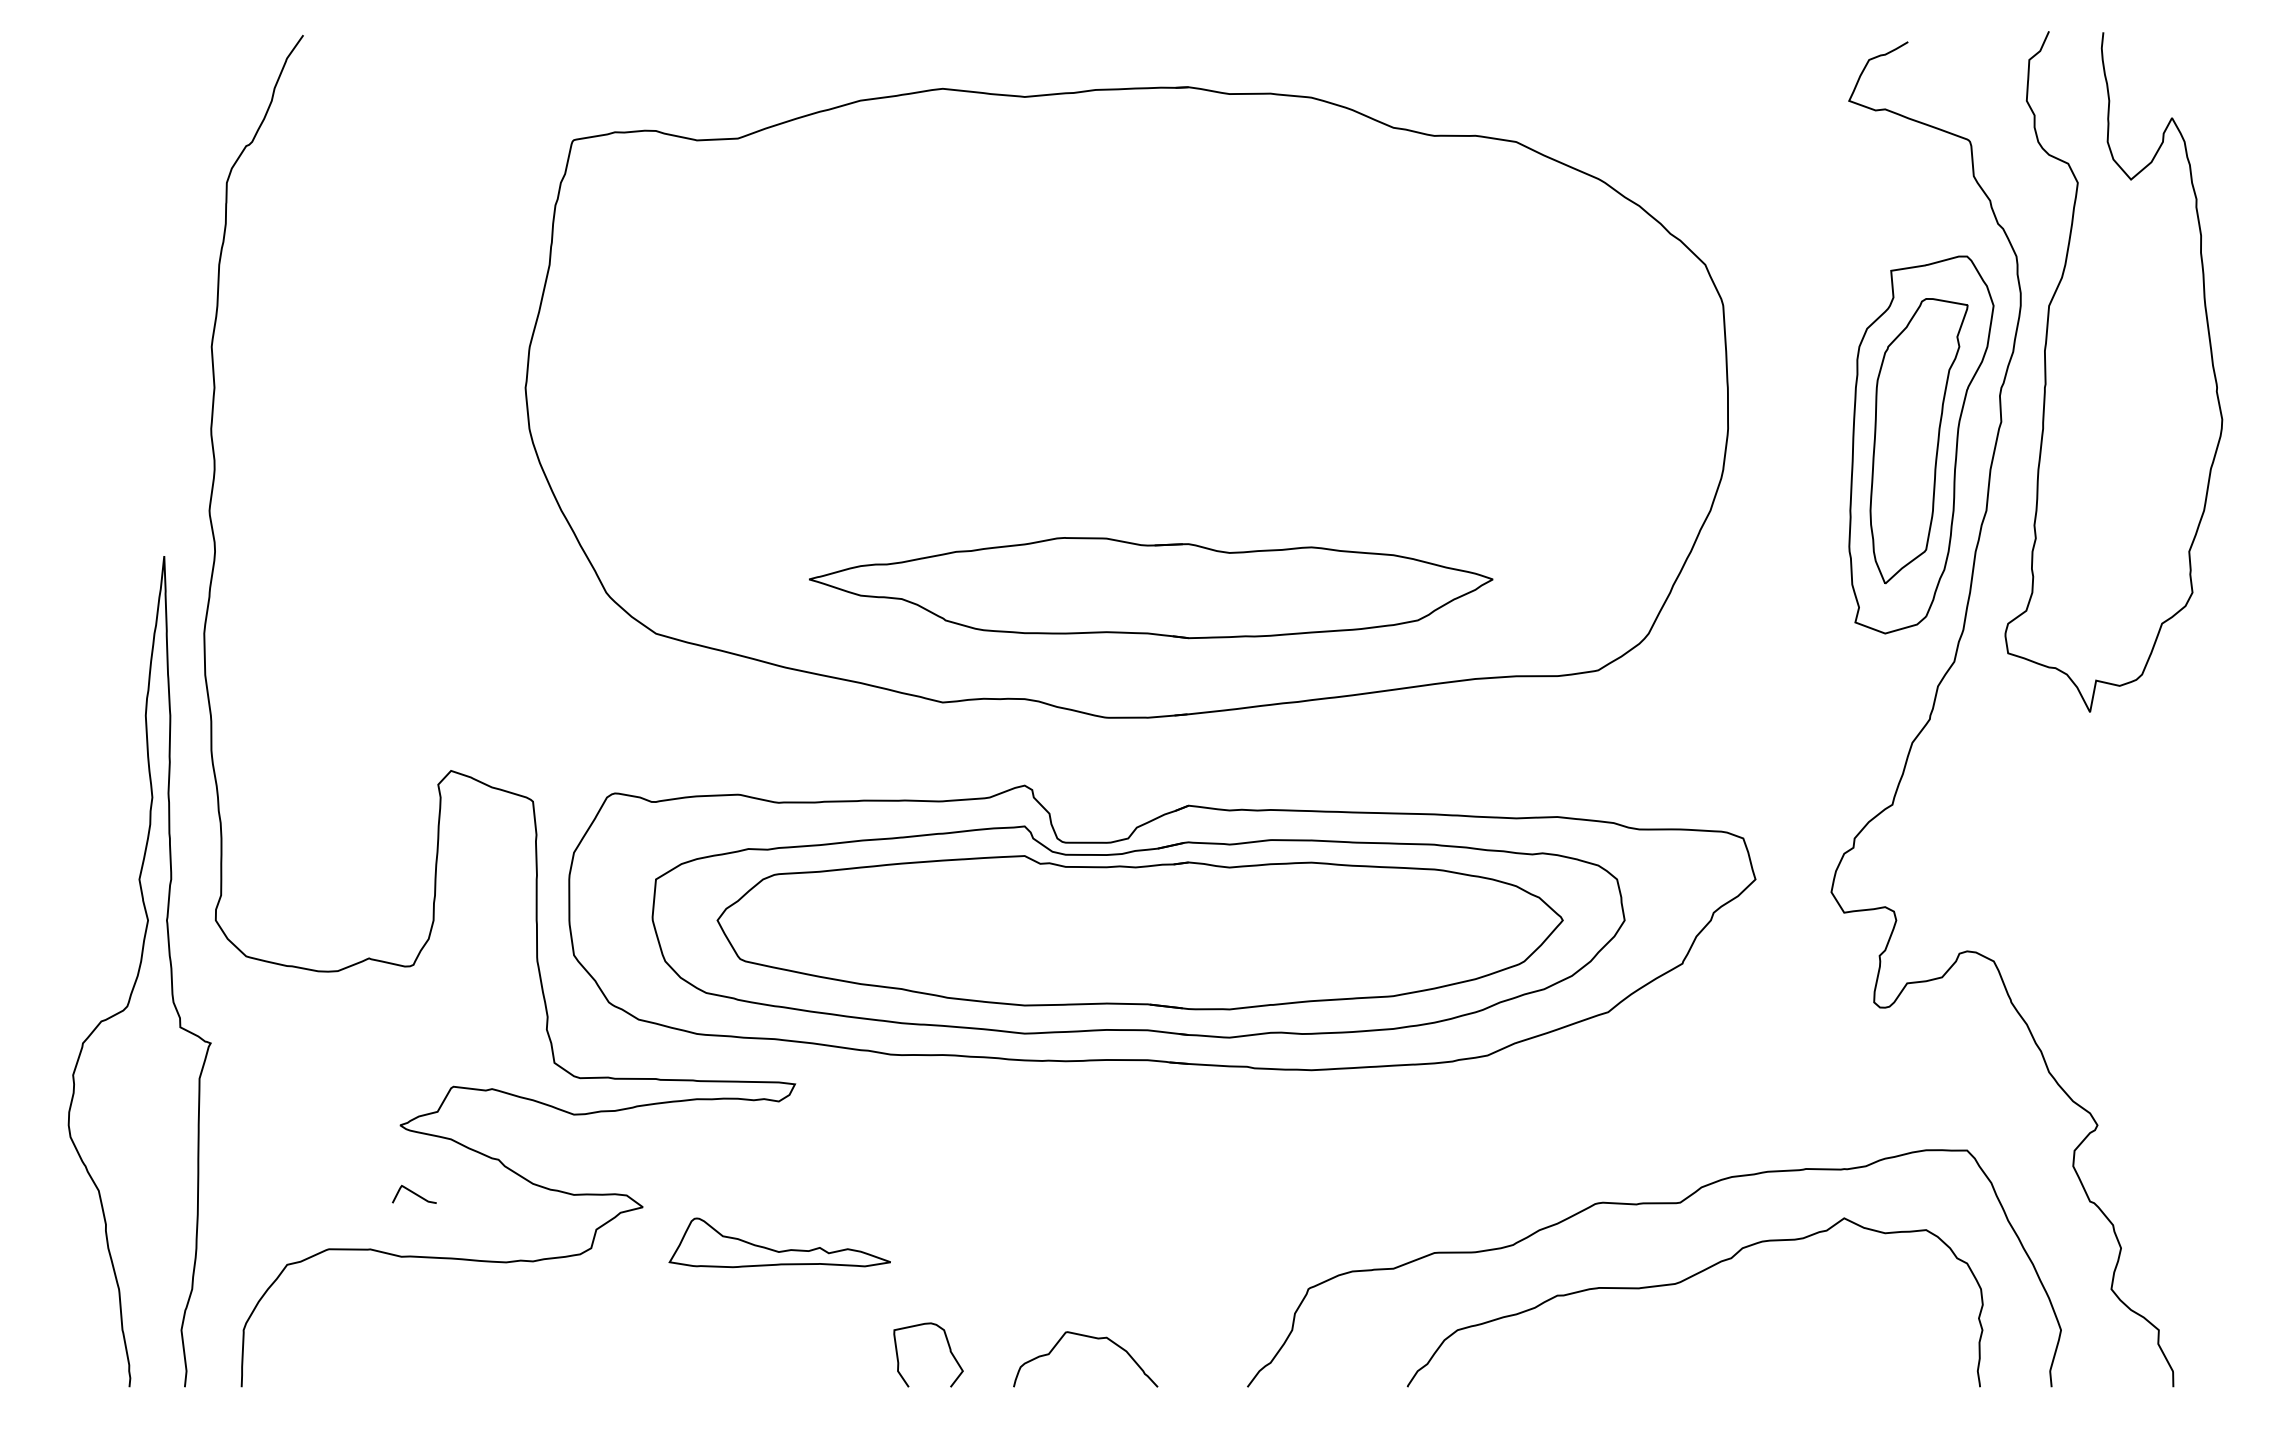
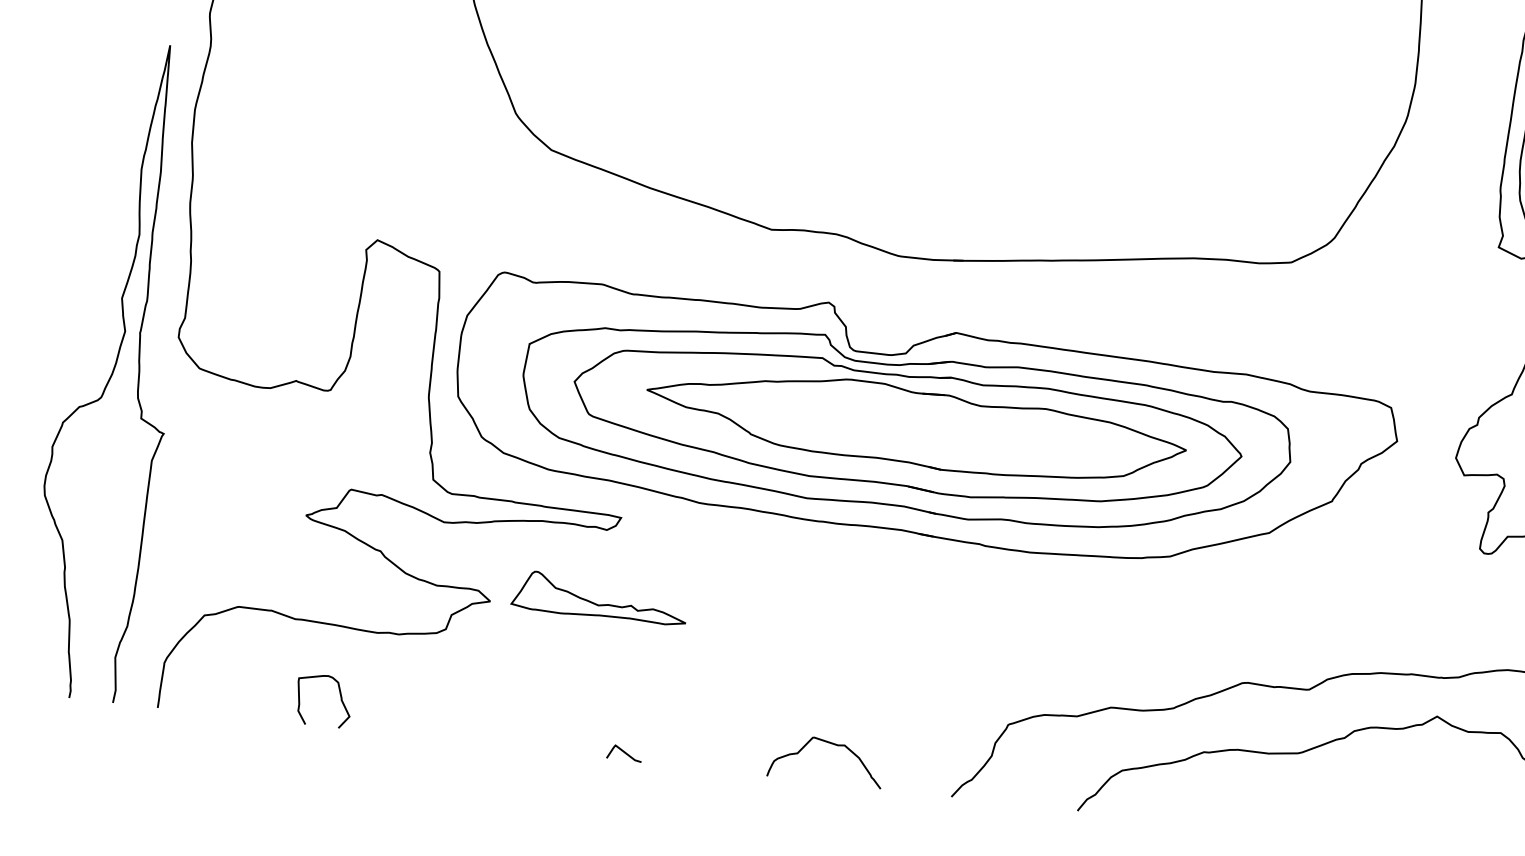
part: (1151, 588) -> (916, 427), moved
curve: (414, 1193) -> (624, 752), moved
part: (780, 1250) -> (599, 604), moved
curve: (948, 1347) -> (340, 696), moved

